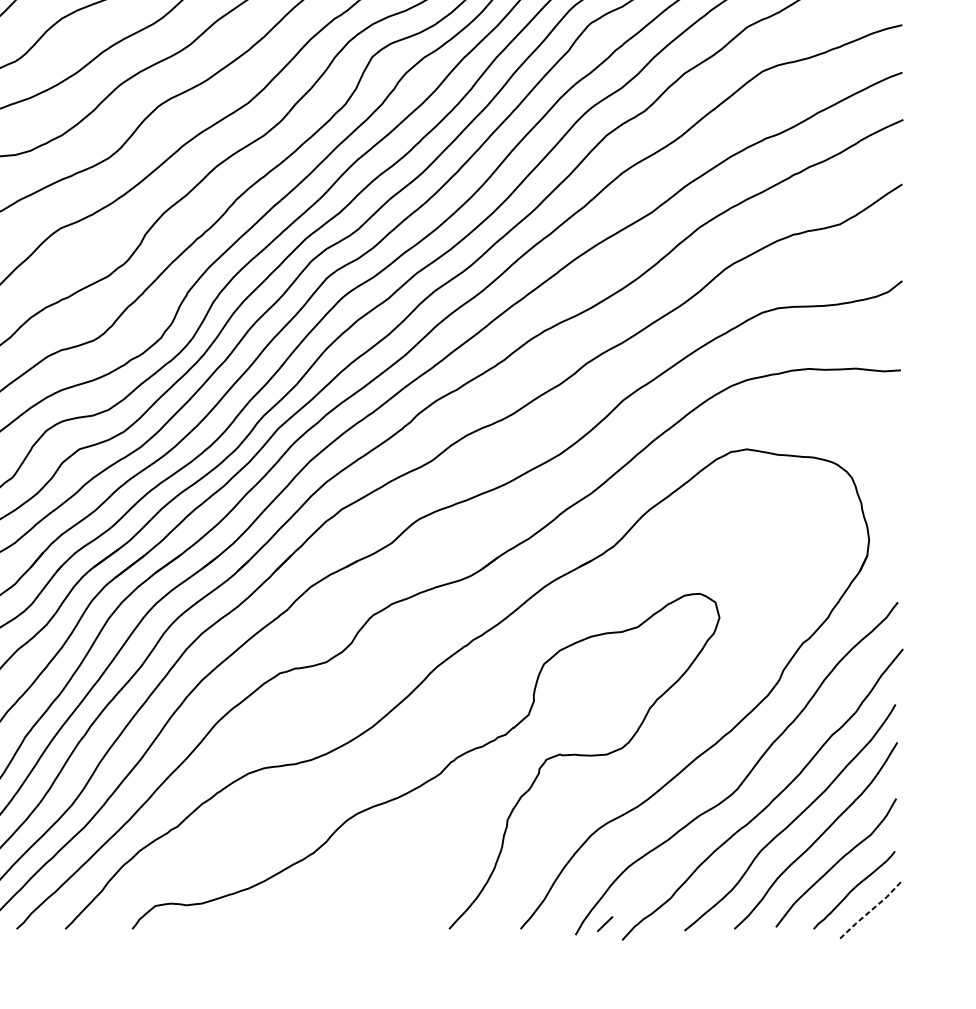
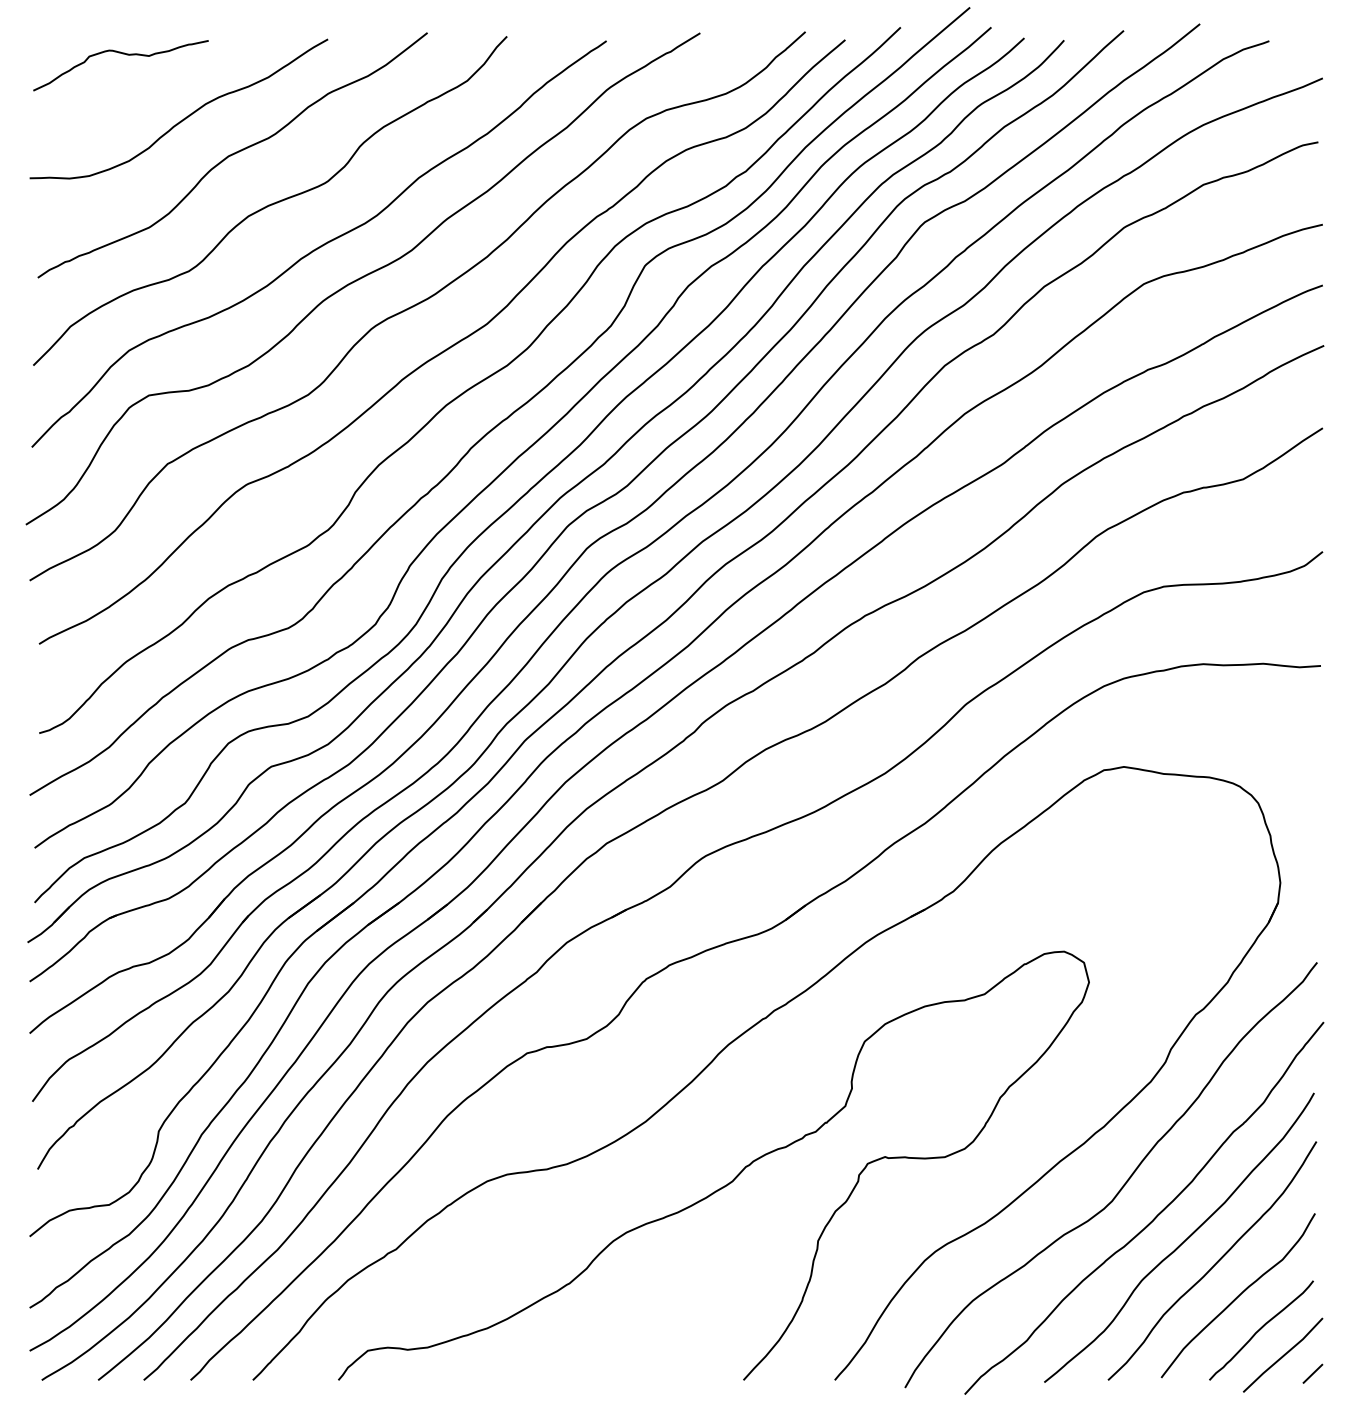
line: (871, 910) -> (1283, 1356), dashed -> solid
line: (604, 923) -> (1312, 1373), moved

